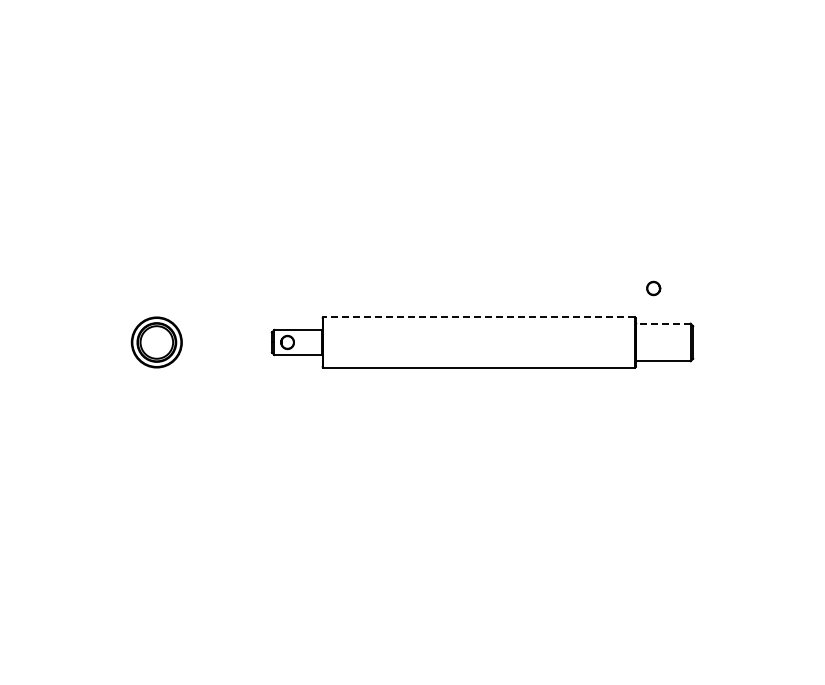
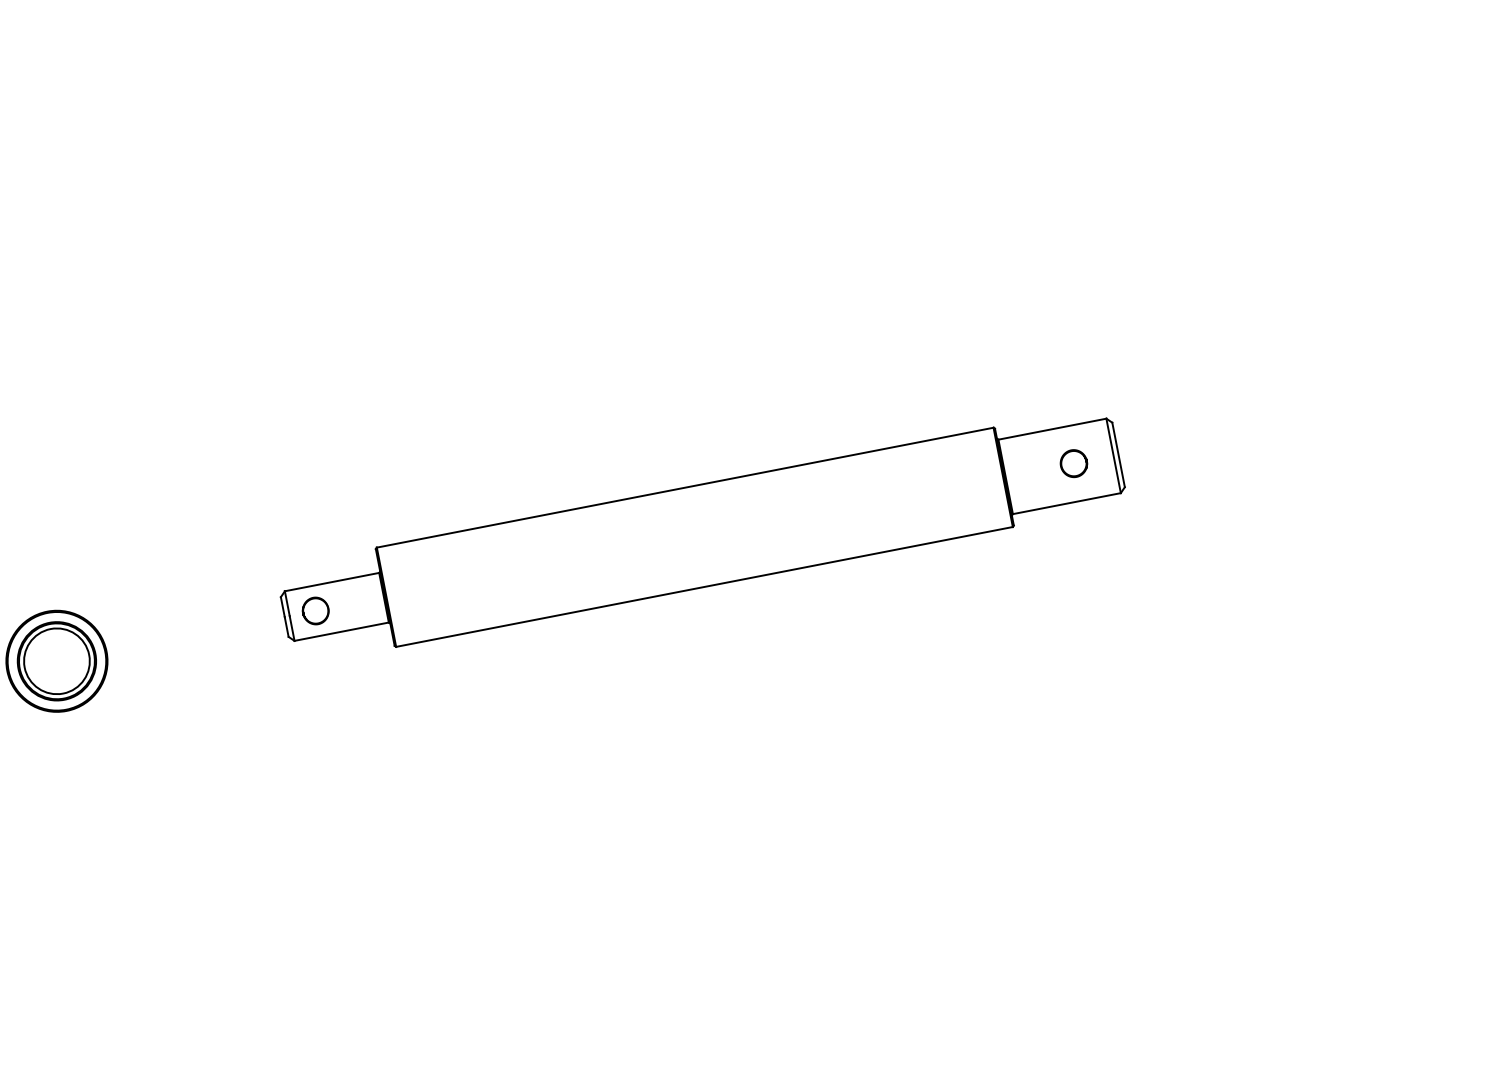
part: (653, 288) -> (1073, 463), moved
line: (479, 317) -> (685, 487), dashed -> solid
line: (662, 323) -> (1050, 429), dashed -> solid

